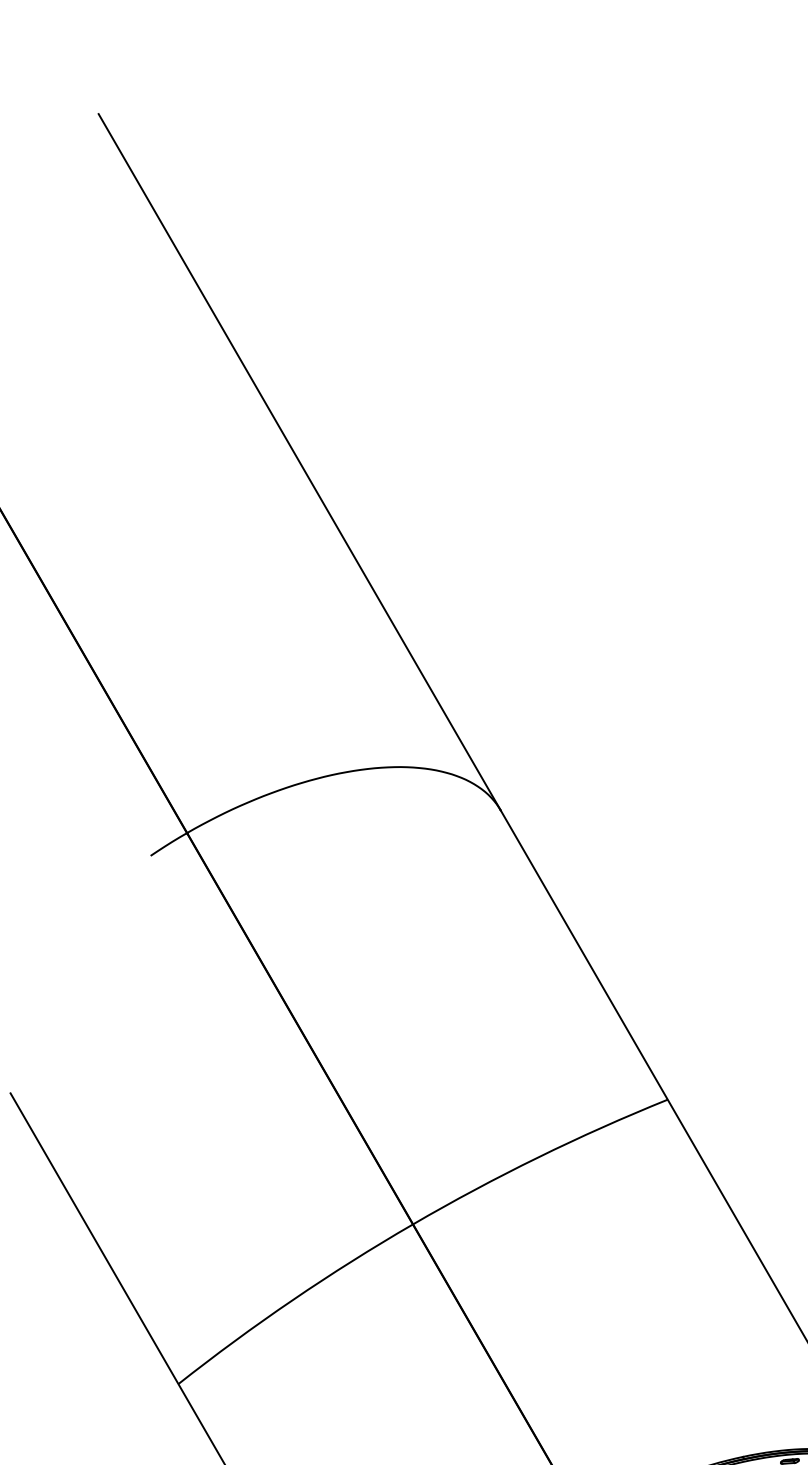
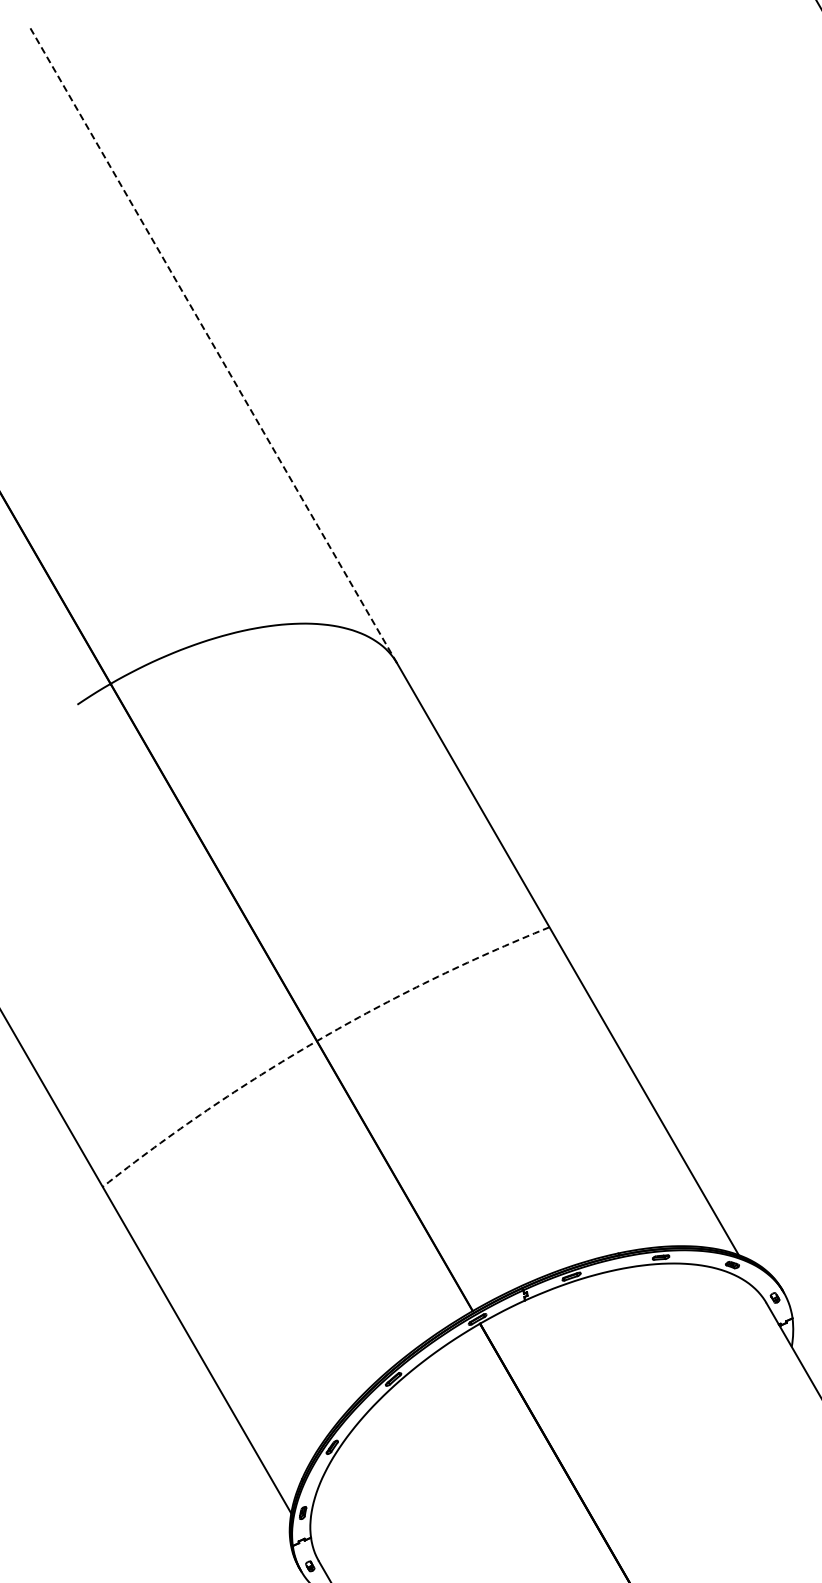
line: (299, 461) -> (213, 344), solid -> dashed
arc: (412, 1224) -> (316, 1041), solid -> dashed

